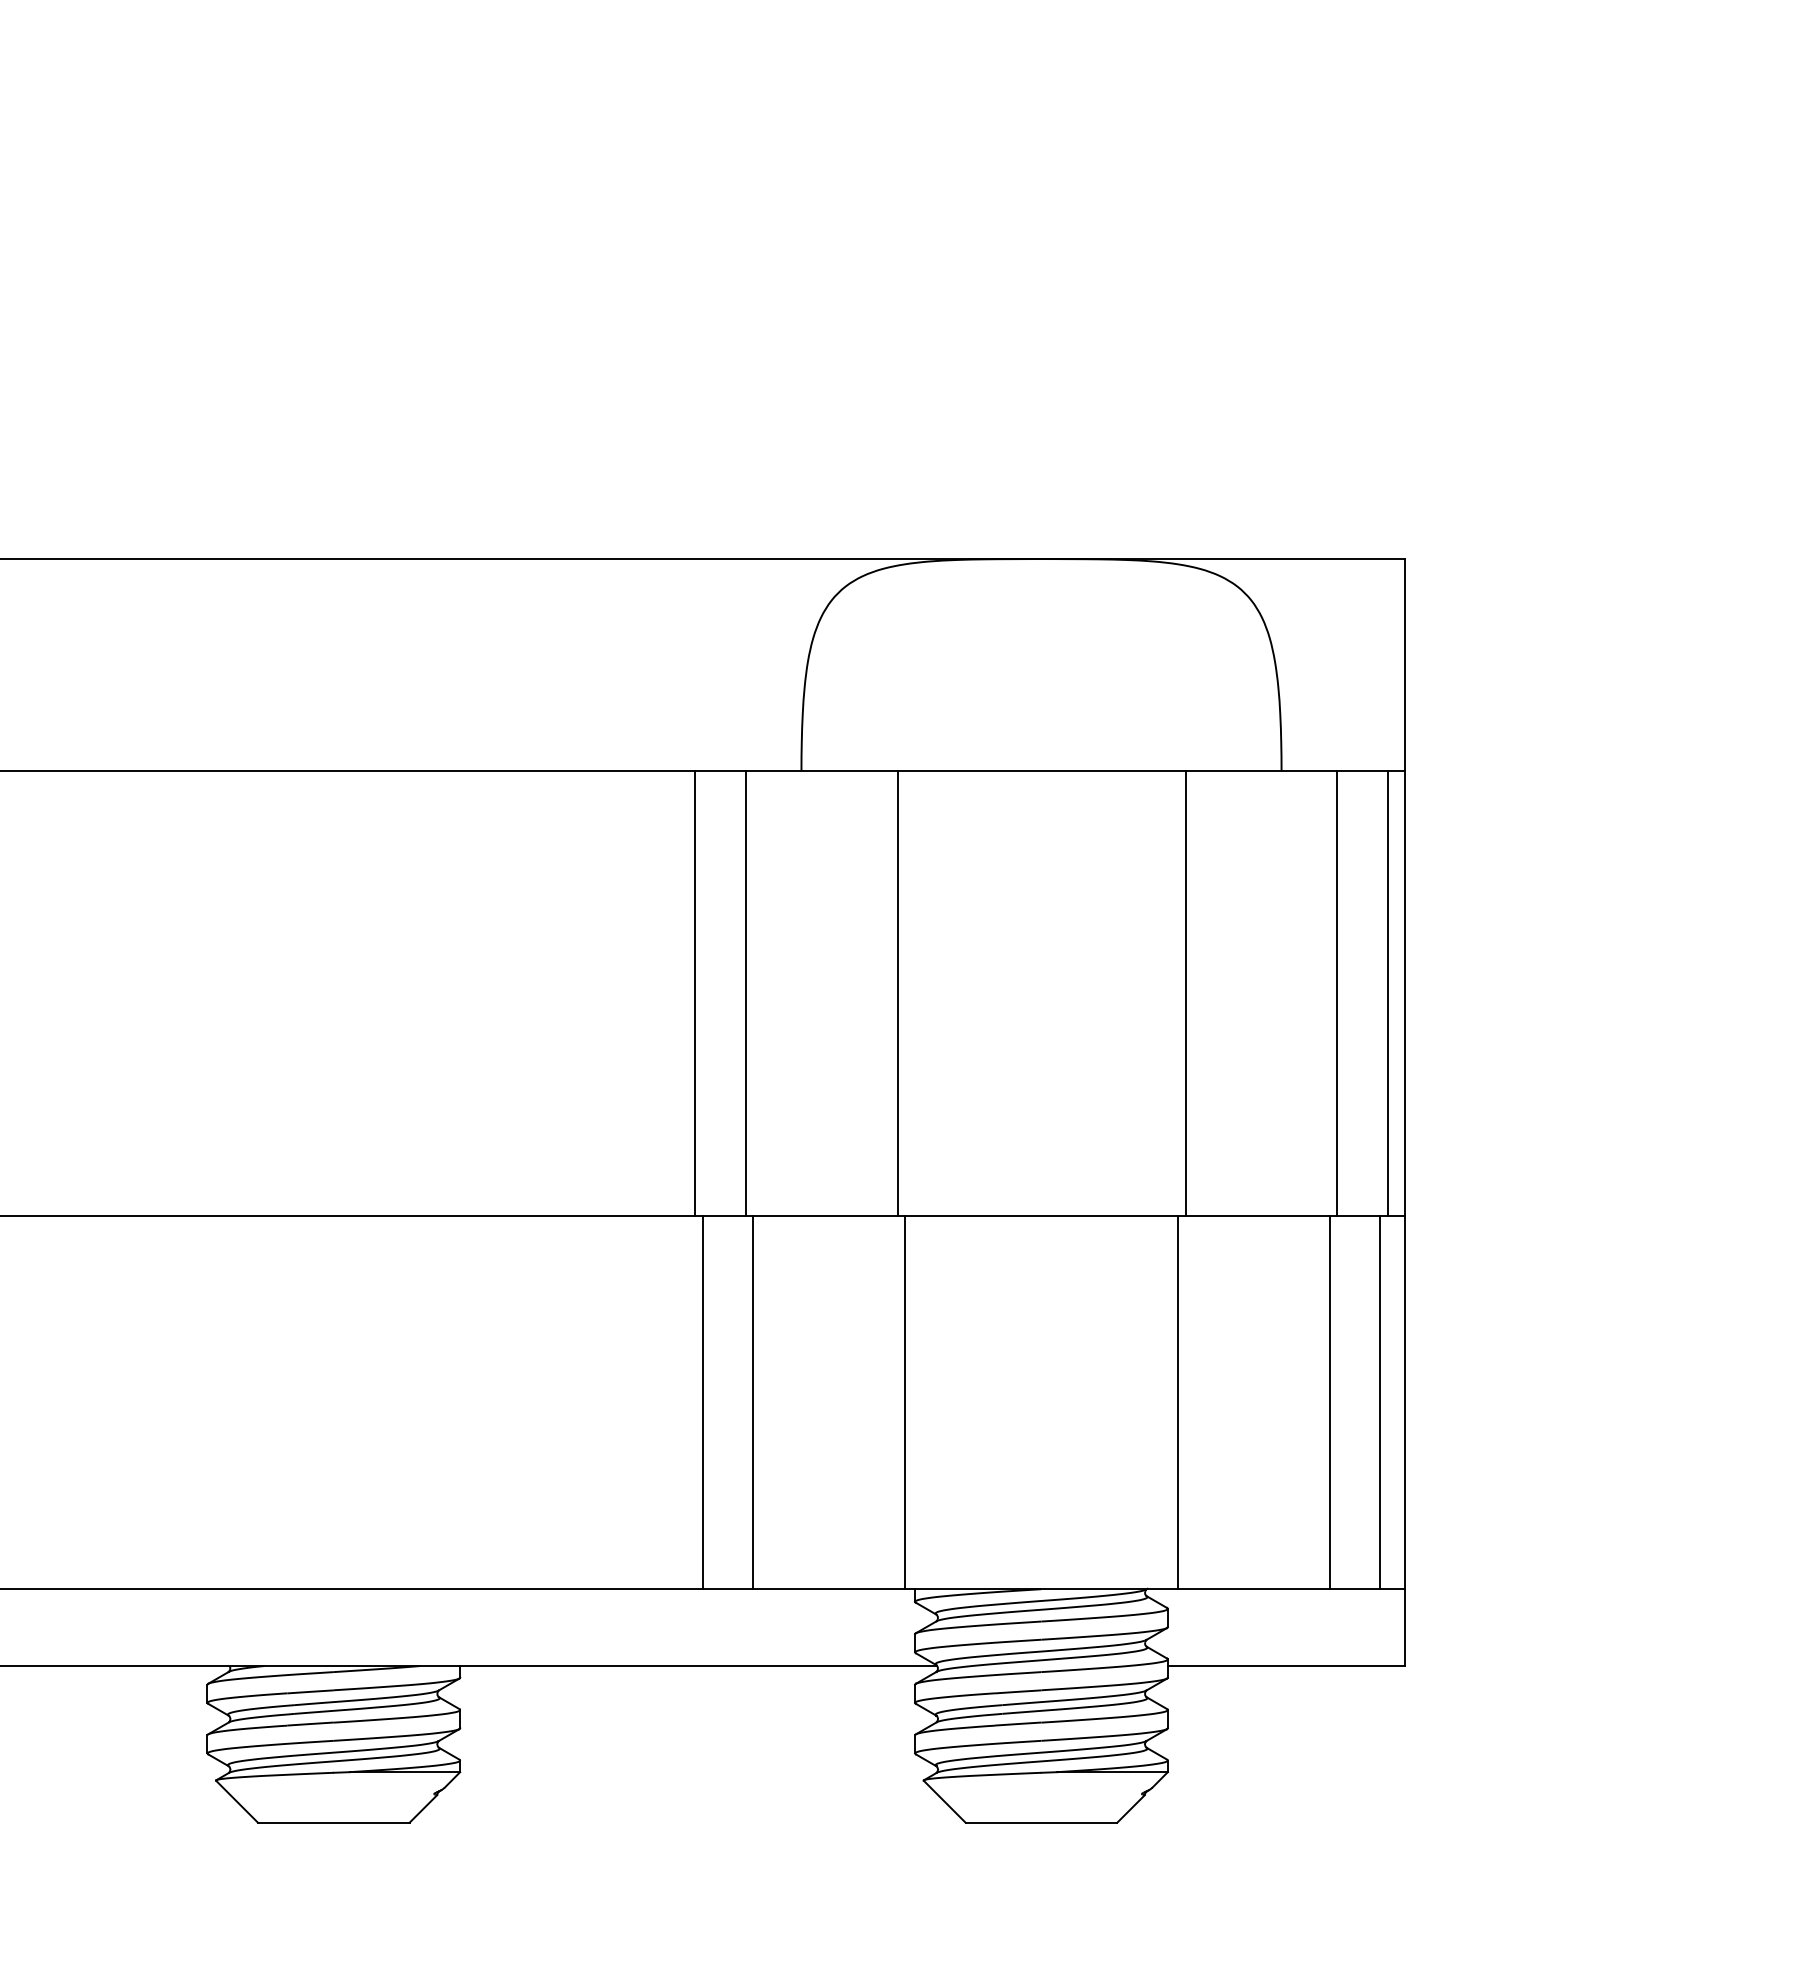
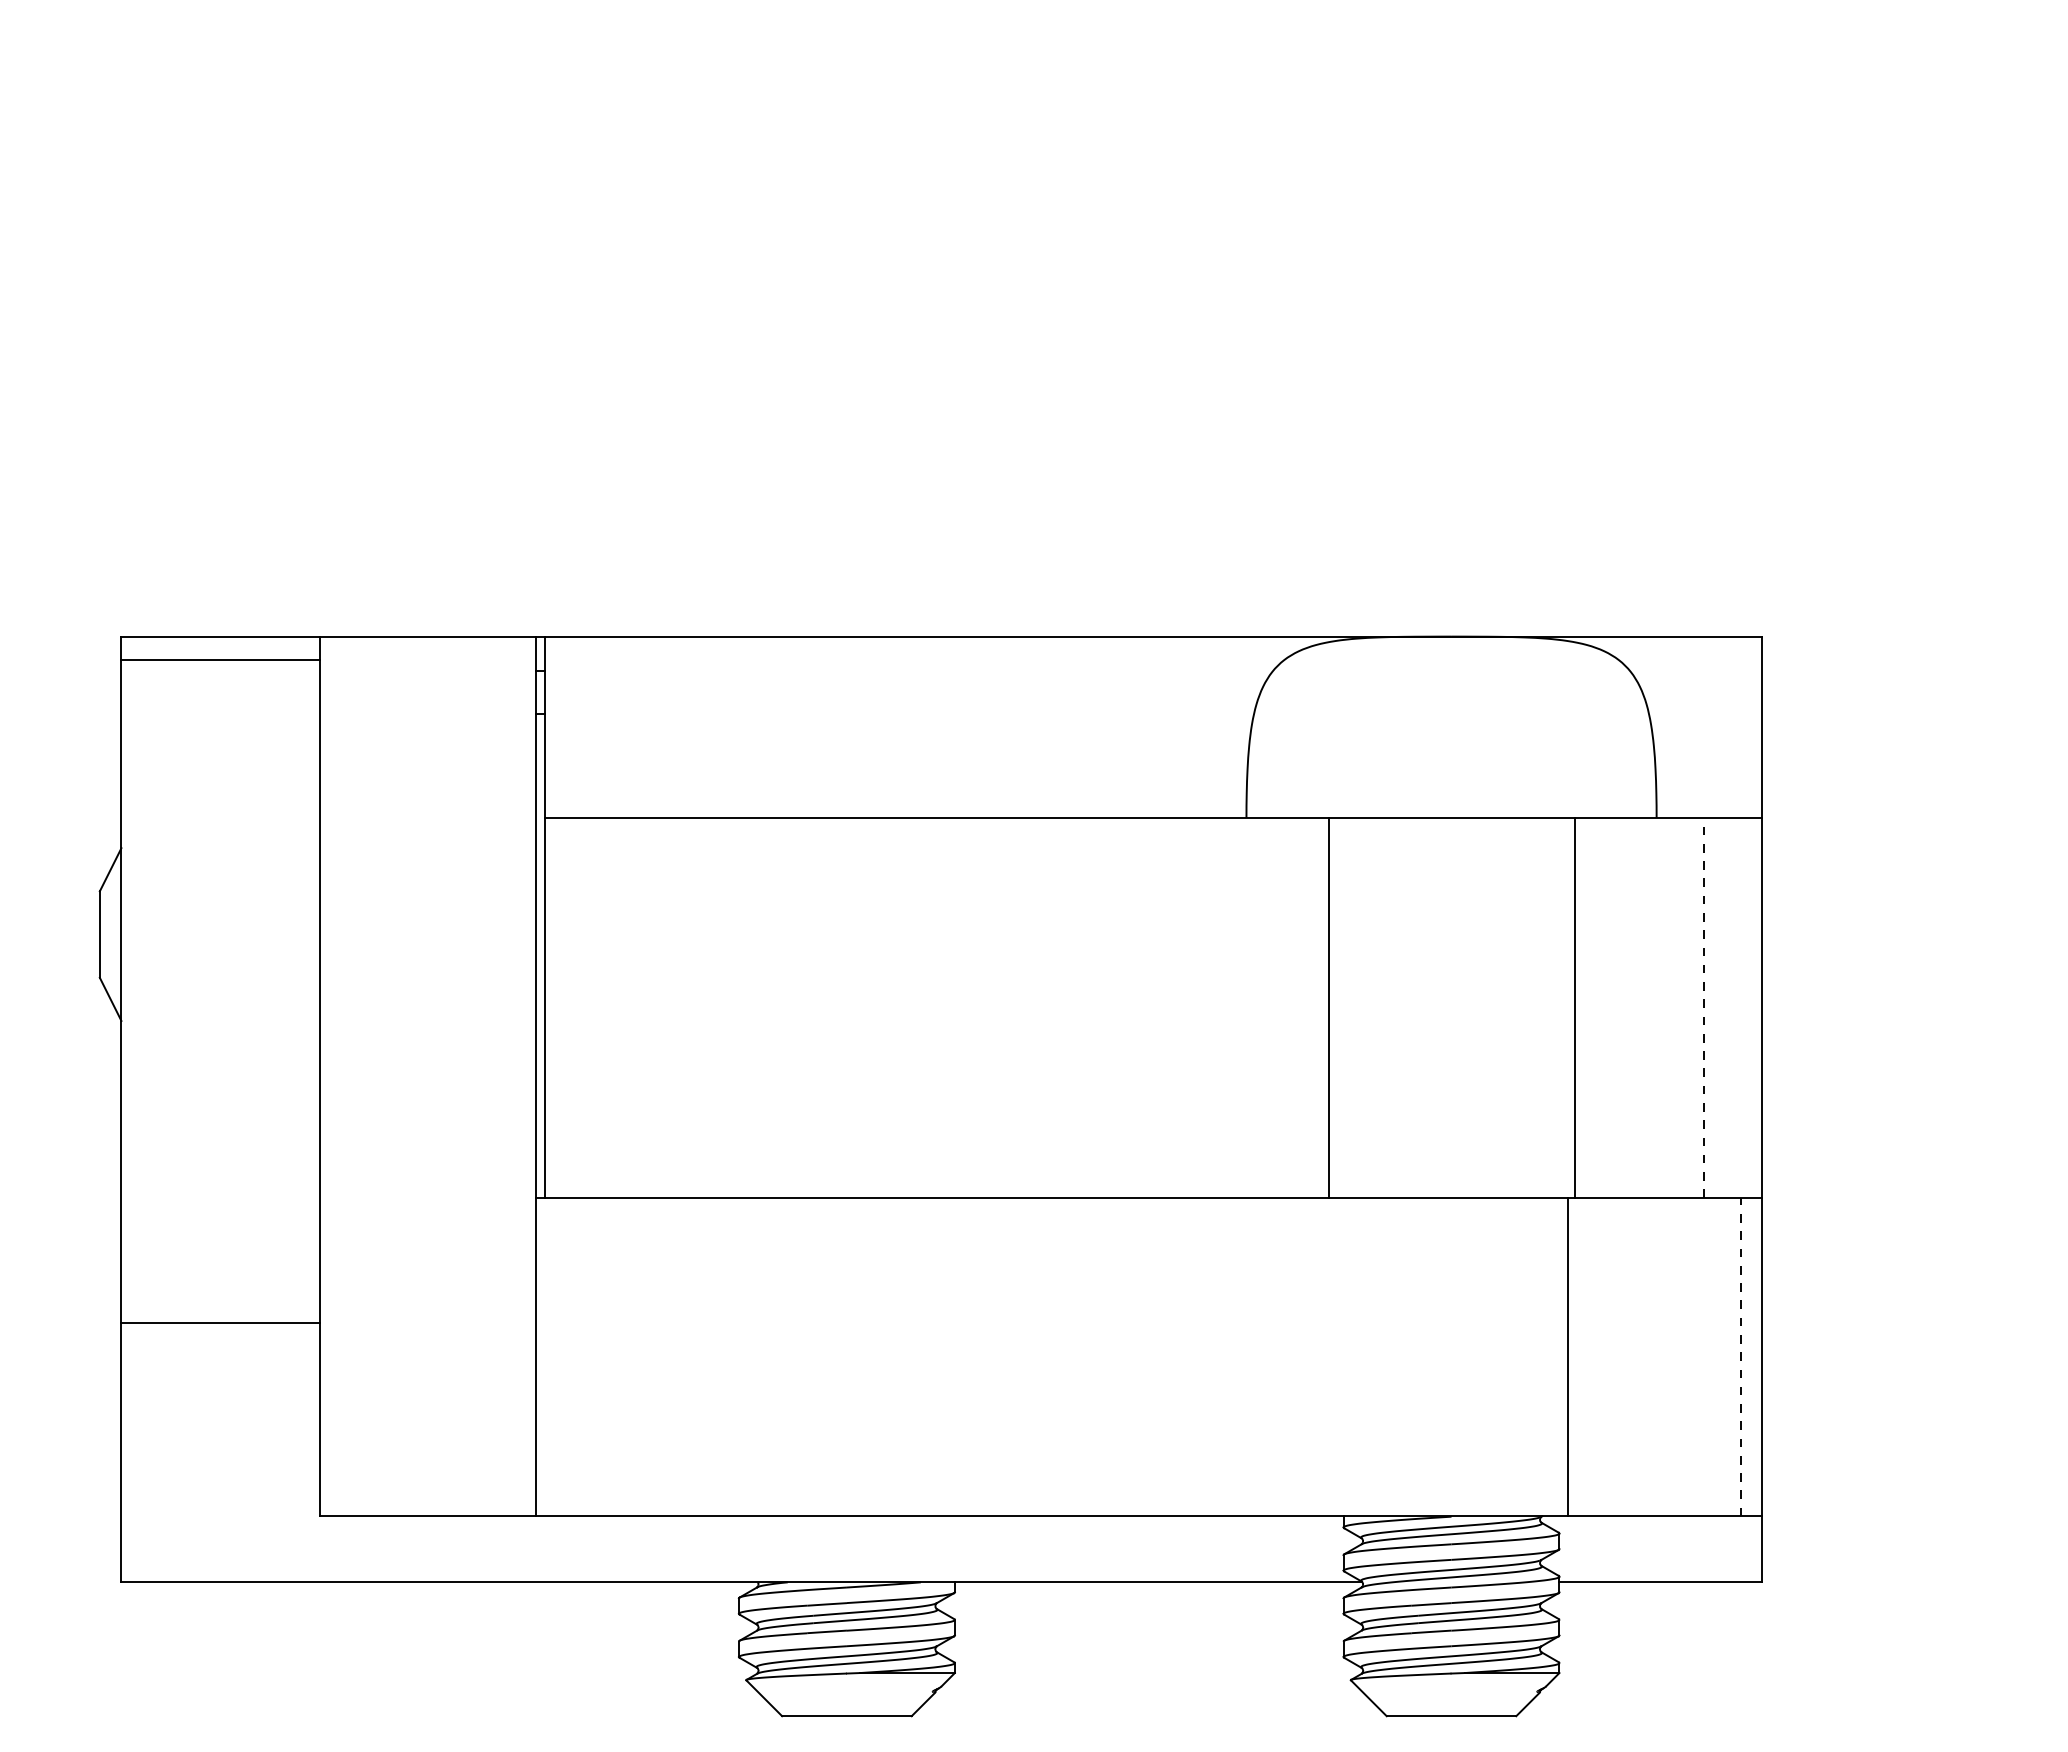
line: (694, 993) -> (1155, 1007), removed
line: (745, 993) -> (1198, 1007), removed
line: (1337, 993) -> (1704, 1007), solid -> dashed
line: (1387, 993) -> (1747, 1007), removed
line: (1379, 1401) -> (1740, 1356), solid -> dashed
line: (703, 1402) -> (1162, 1357), removed
line: (753, 1402) -> (1205, 1357), removed
line: (904, 1402) -> (1334, 1357), removed
line: (1329, 1402) -> (1697, 1357), removed

